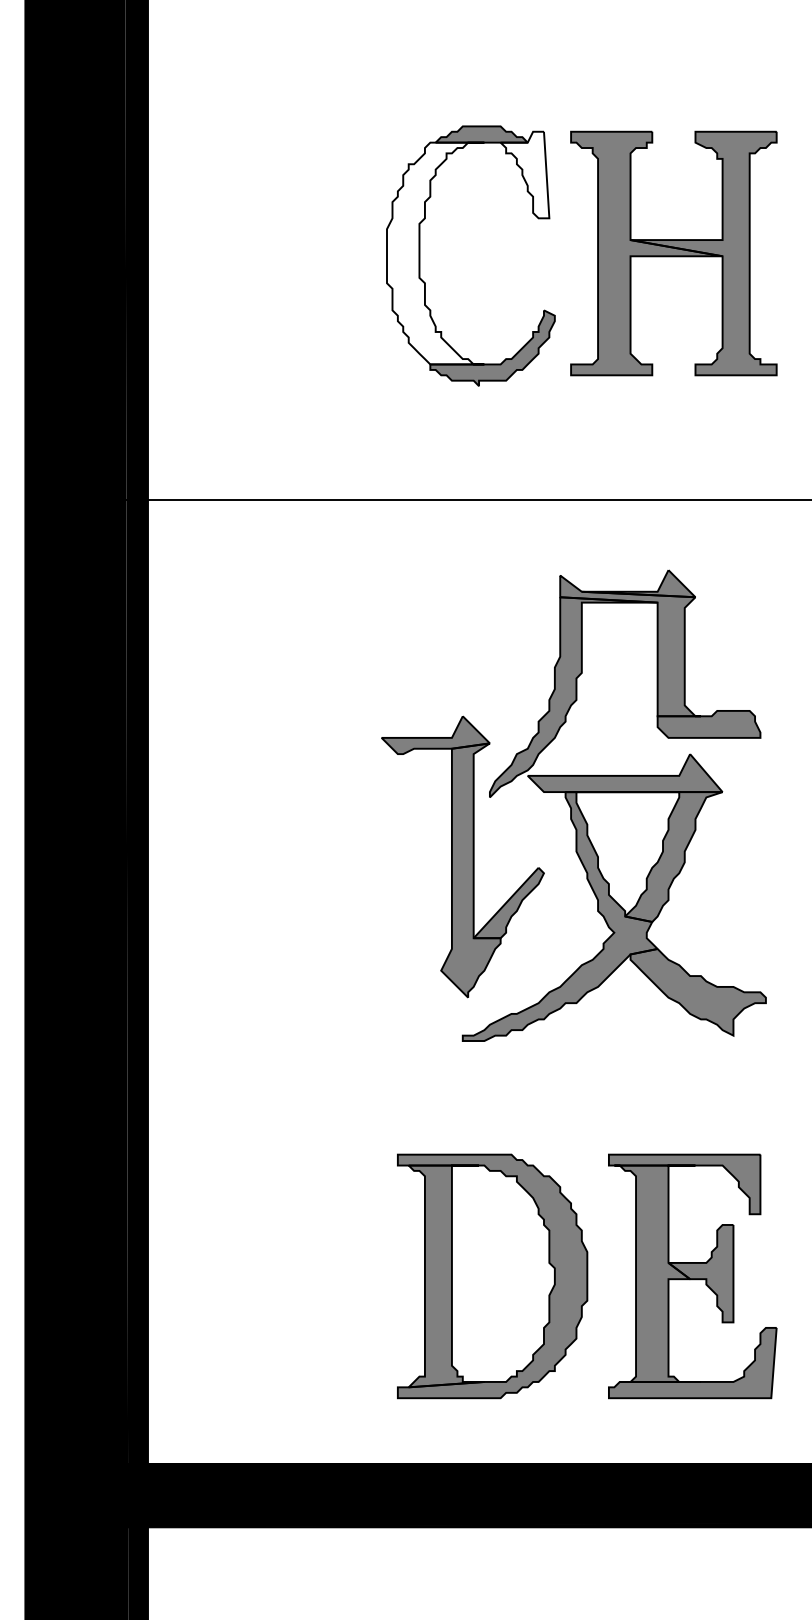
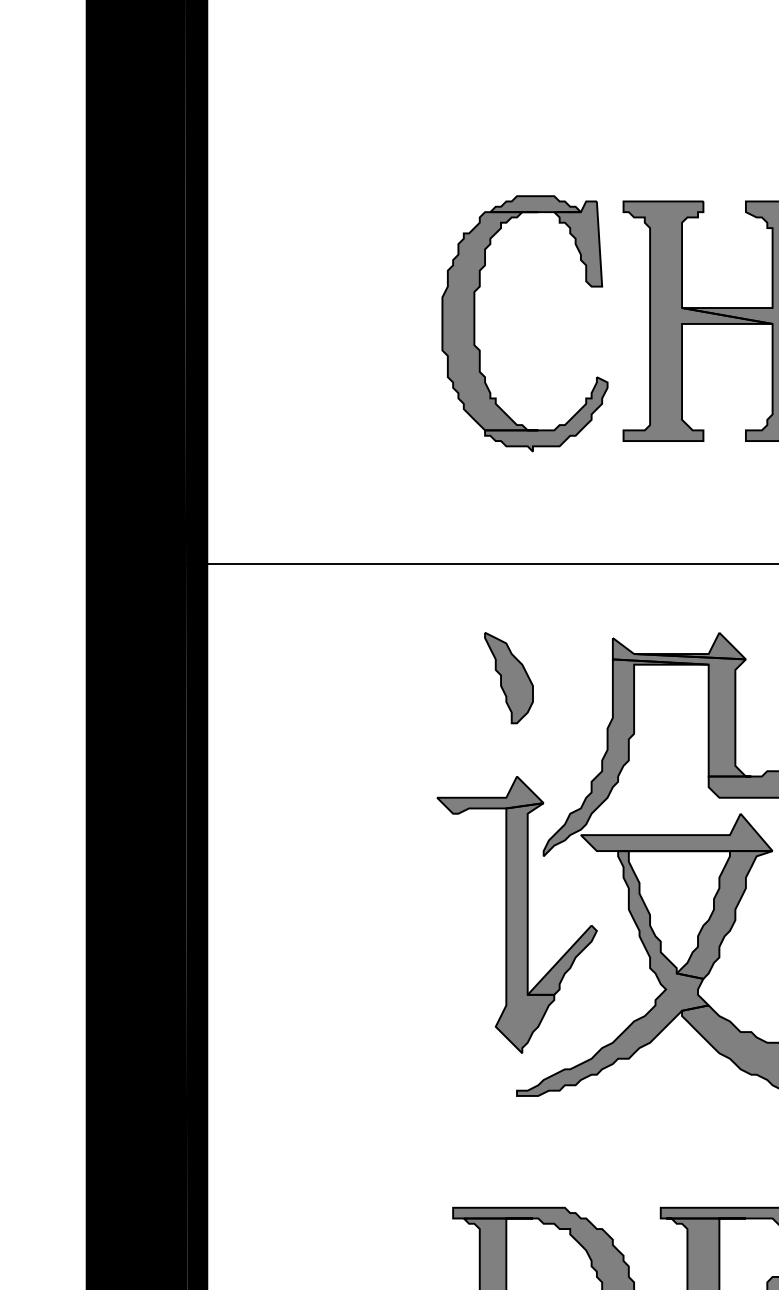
fill: (524, 174) -> (577, 243), added
fill: (435, 253) -> (490, 321), added
part: (454, 616) -> (508, 678), added

